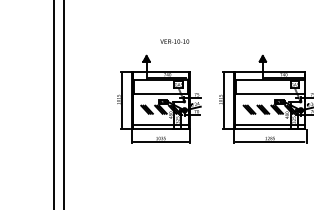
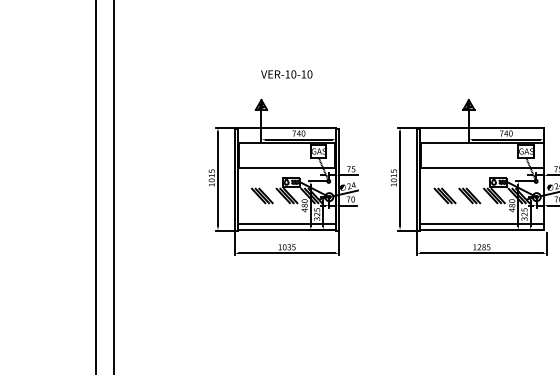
text: (174, 41) -> (286, 74), moved

